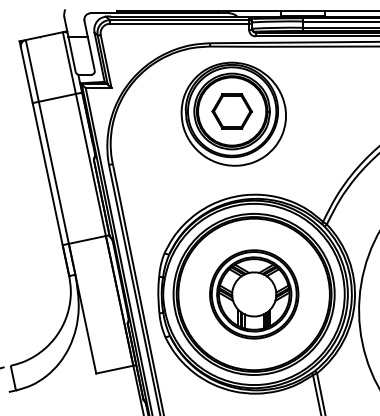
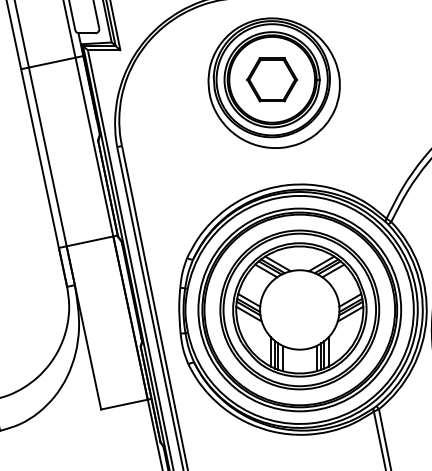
part: (254, 294) -> (300, 310), size x1.43

